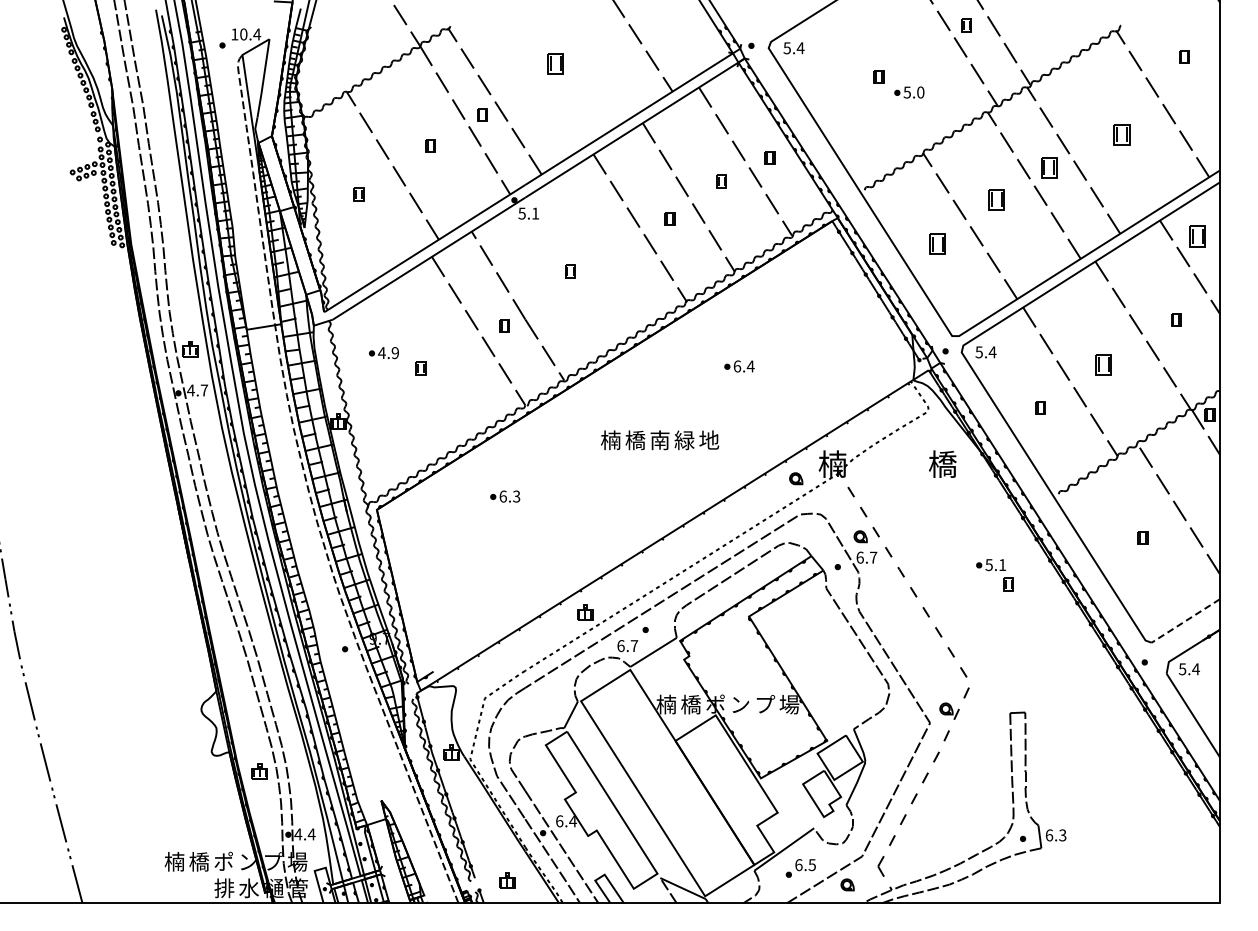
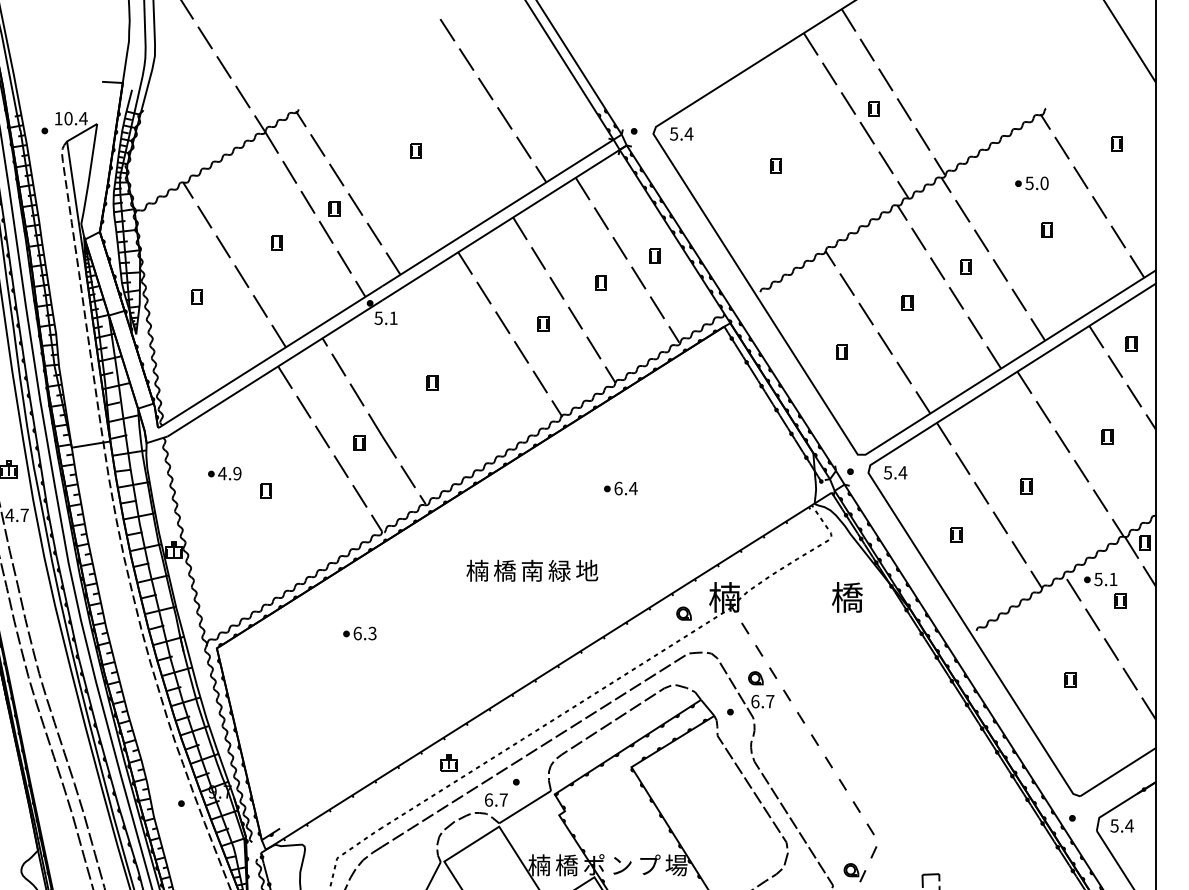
part: (555, 63) -> (415, 150), size x0.62
part: (909, 92) -> (1032, 183), moved
part: (1121, 134) -> (1046, 230), size x0.62
part: (1048, 167) -> (965, 266), size x0.62
part: (996, 199) -> (907, 302), size x0.62
part: (1197, 236) -> (1131, 343), size x0.62
part: (937, 244) -> (841, 352), size x0.62
part: (1103, 364) -> (1026, 486), size x0.62
part: (994, 575) -> (1104, 591), moved
line: (1185, 621) -> (1117, 772), dashed -> solid

